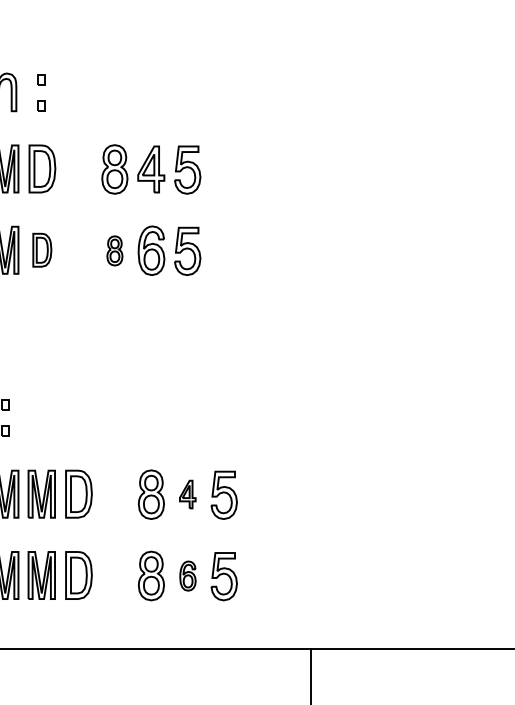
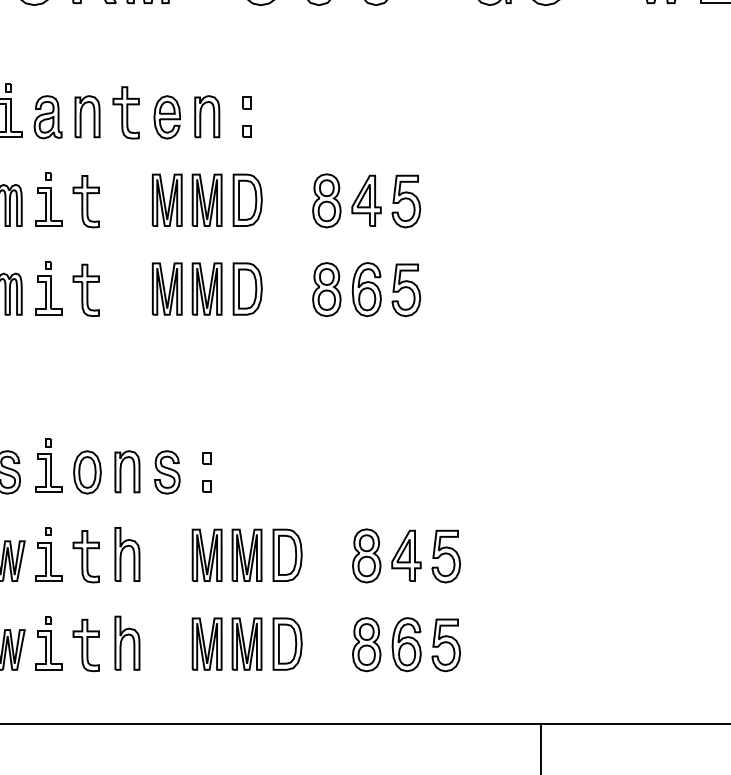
part: (42, 249) -> (247, 288), size x1.43
part: (114, 250) -> (326, 289), size x1.67
part: (187, 494) -> (406, 555), size x1.67
part: (187, 575) -> (406, 644), size x1.67

